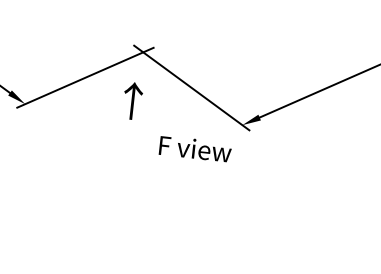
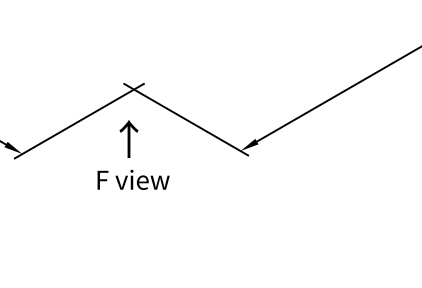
text: (195, 148) -> (133, 179), moved

